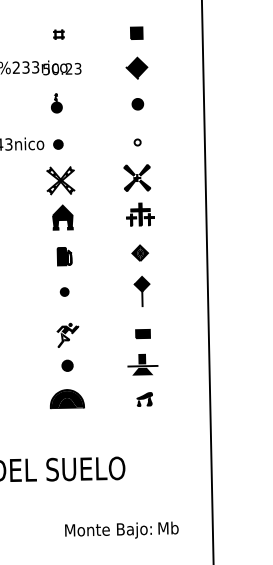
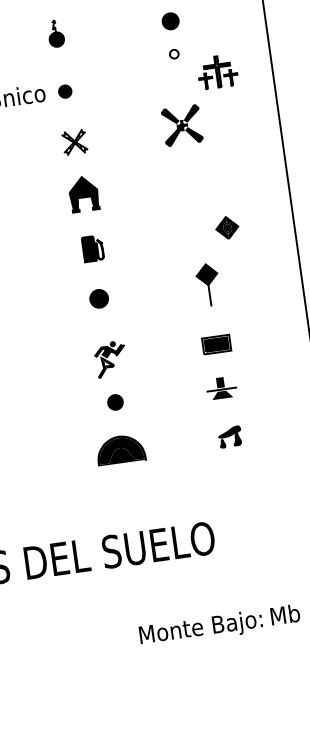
part: (137, 142) -> (174, 54), moved
part: (60, 180) -> (74, 141), size x0.6
part: (140, 214) -> (217, 71), moved
part: (139, 252) -> (226, 226), moved
part: (64, 291) -> (98, 298), size x1.6
part: (142, 334) -> (215, 345), size x1.4
part: (142, 364) -> (221, 387), size x0.7

